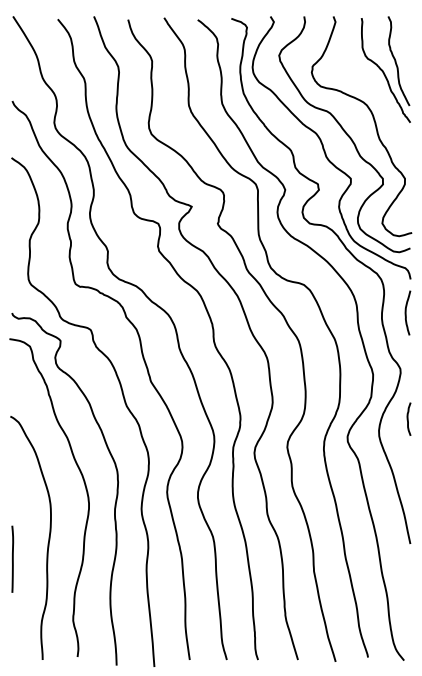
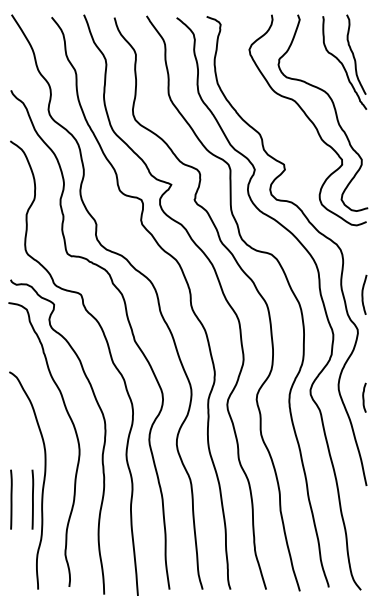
curve: (325, 150) -> (290, 134), removed
curve: (406, 312) -> (363, 294), moved
curve: (408, 418) -> (364, 397), moved
line: (36, 558) -> (32, 498), added

